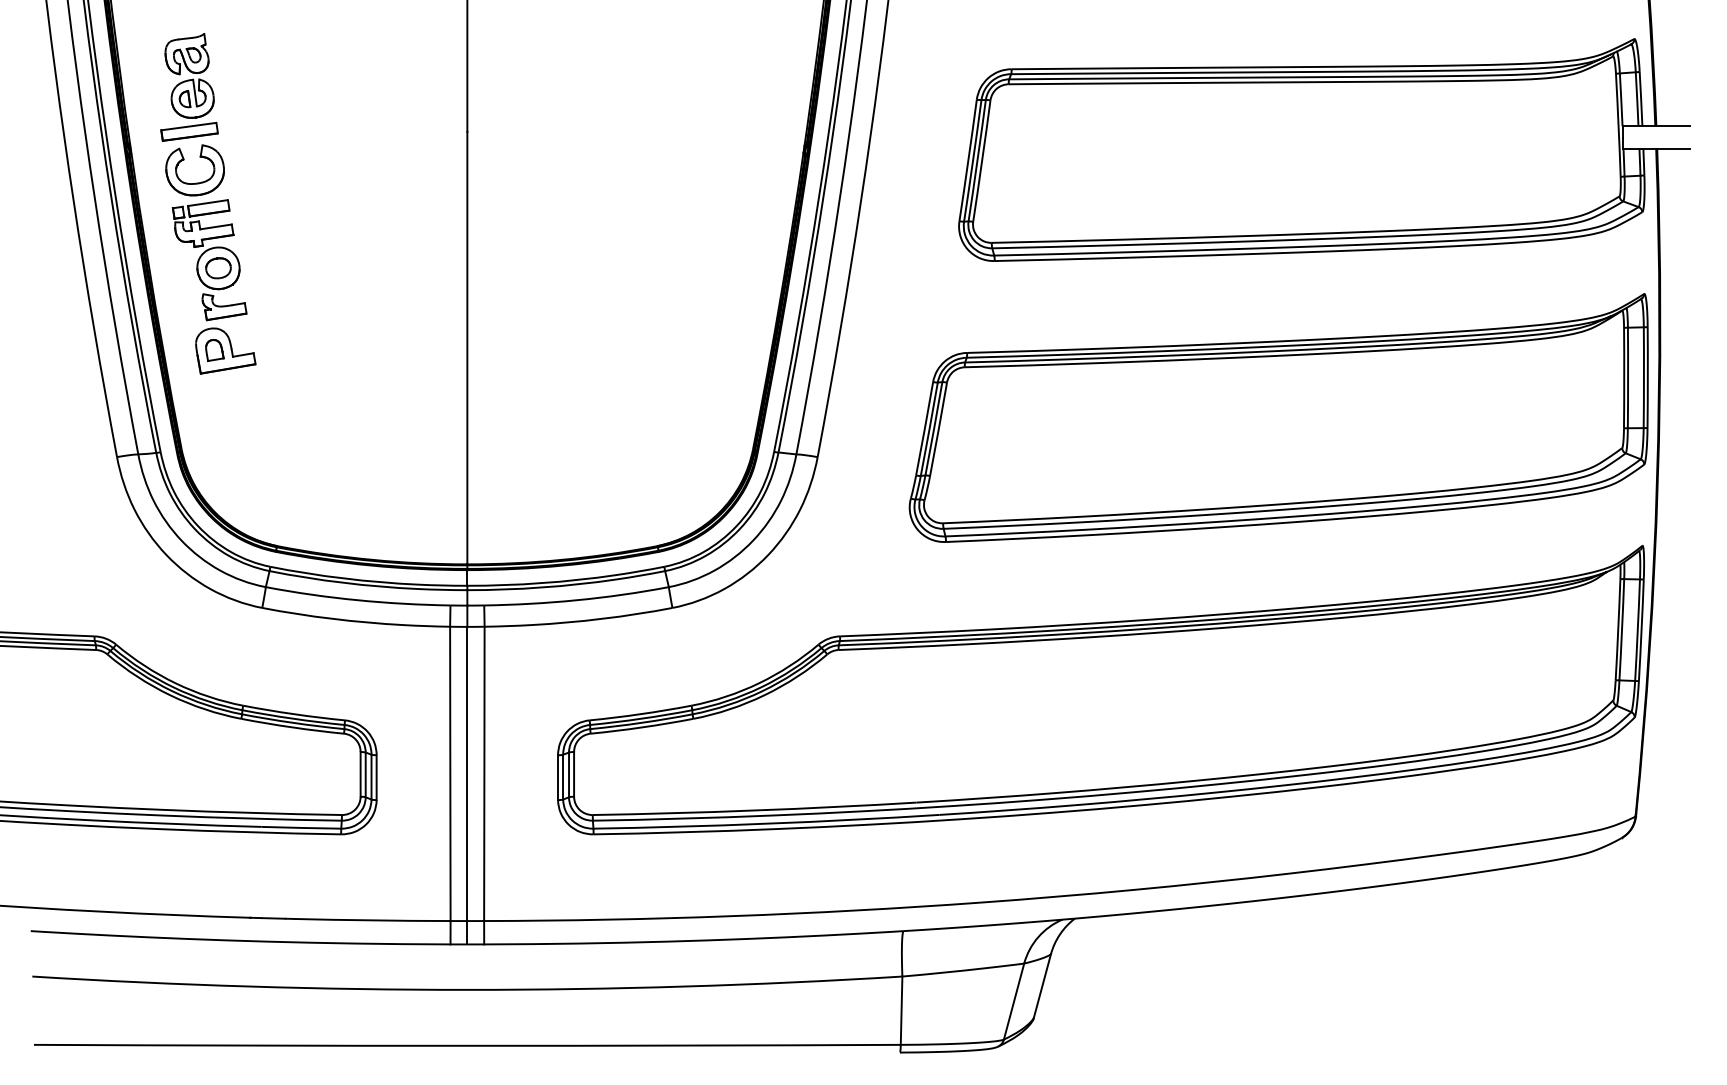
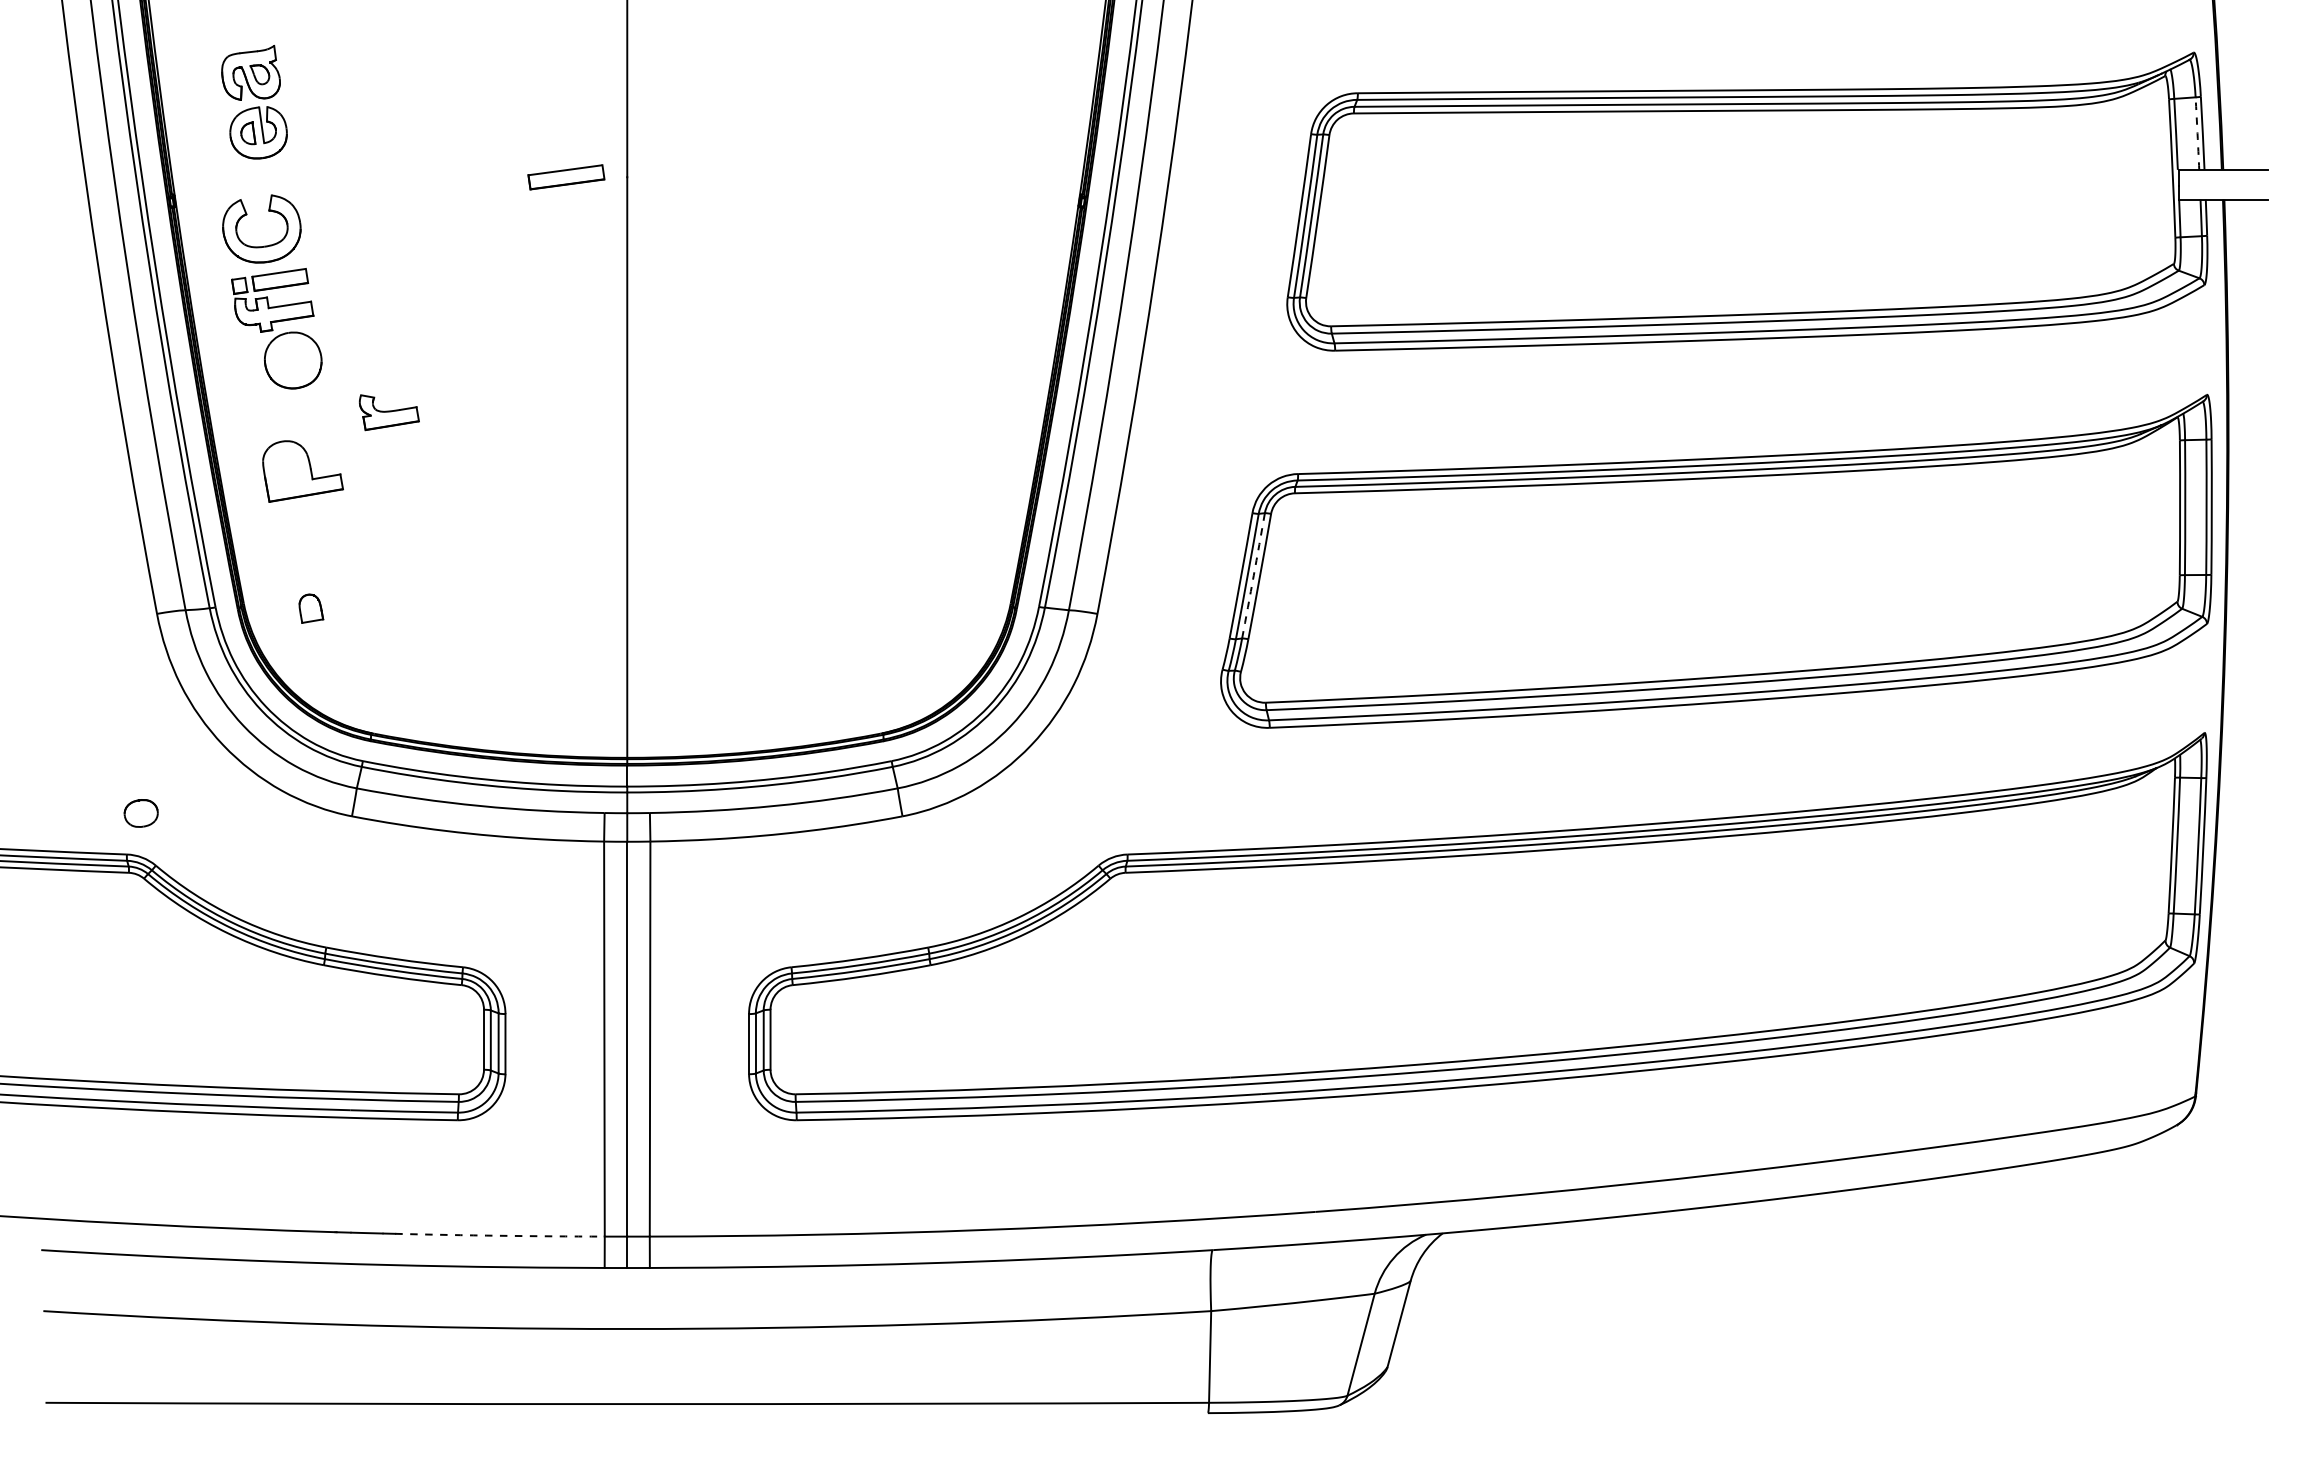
arc: (1637, 99) -> (2197, 133), solid -> dashed
part: (189, 132) -> (566, 177), moved
part: (217, 268) -> (140, 813), moved
part: (224, 307) -> (389, 412), moved
part: (214, 350) -> (311, 608), moved
arc: (933, 428) -> (1253, 575), solid -> dashed
arc: (372, 920) -> (500, 1235), solid -> dashed

